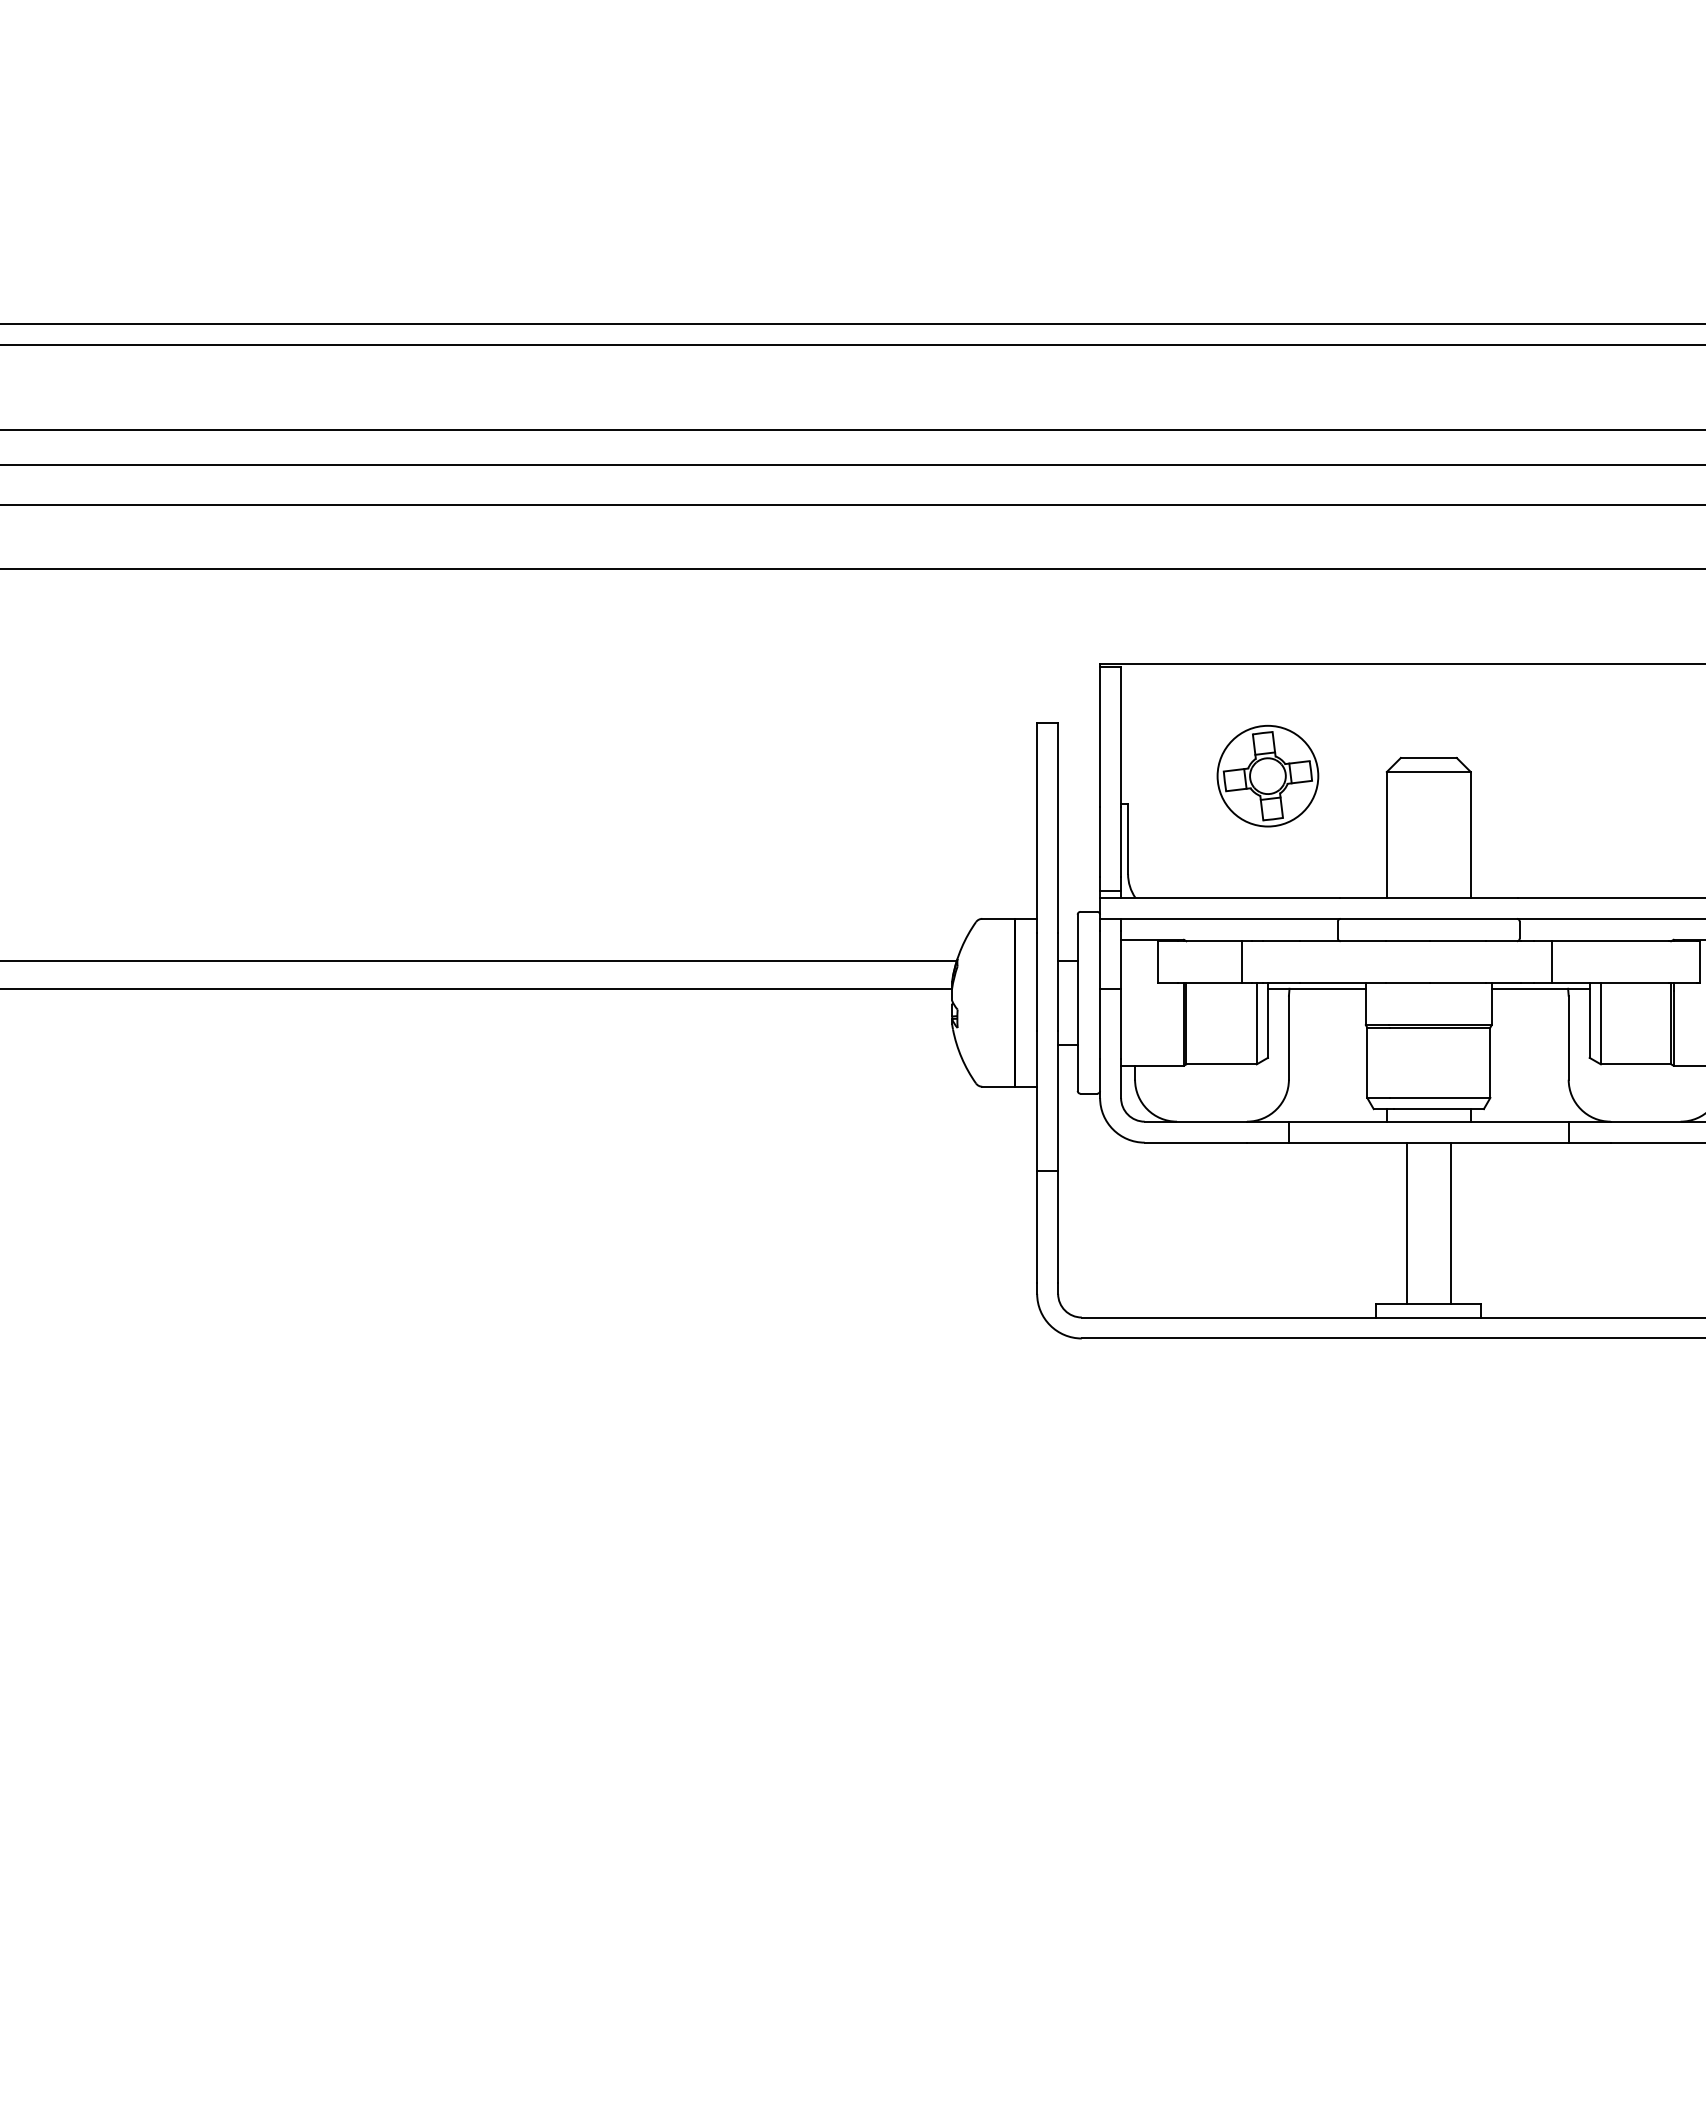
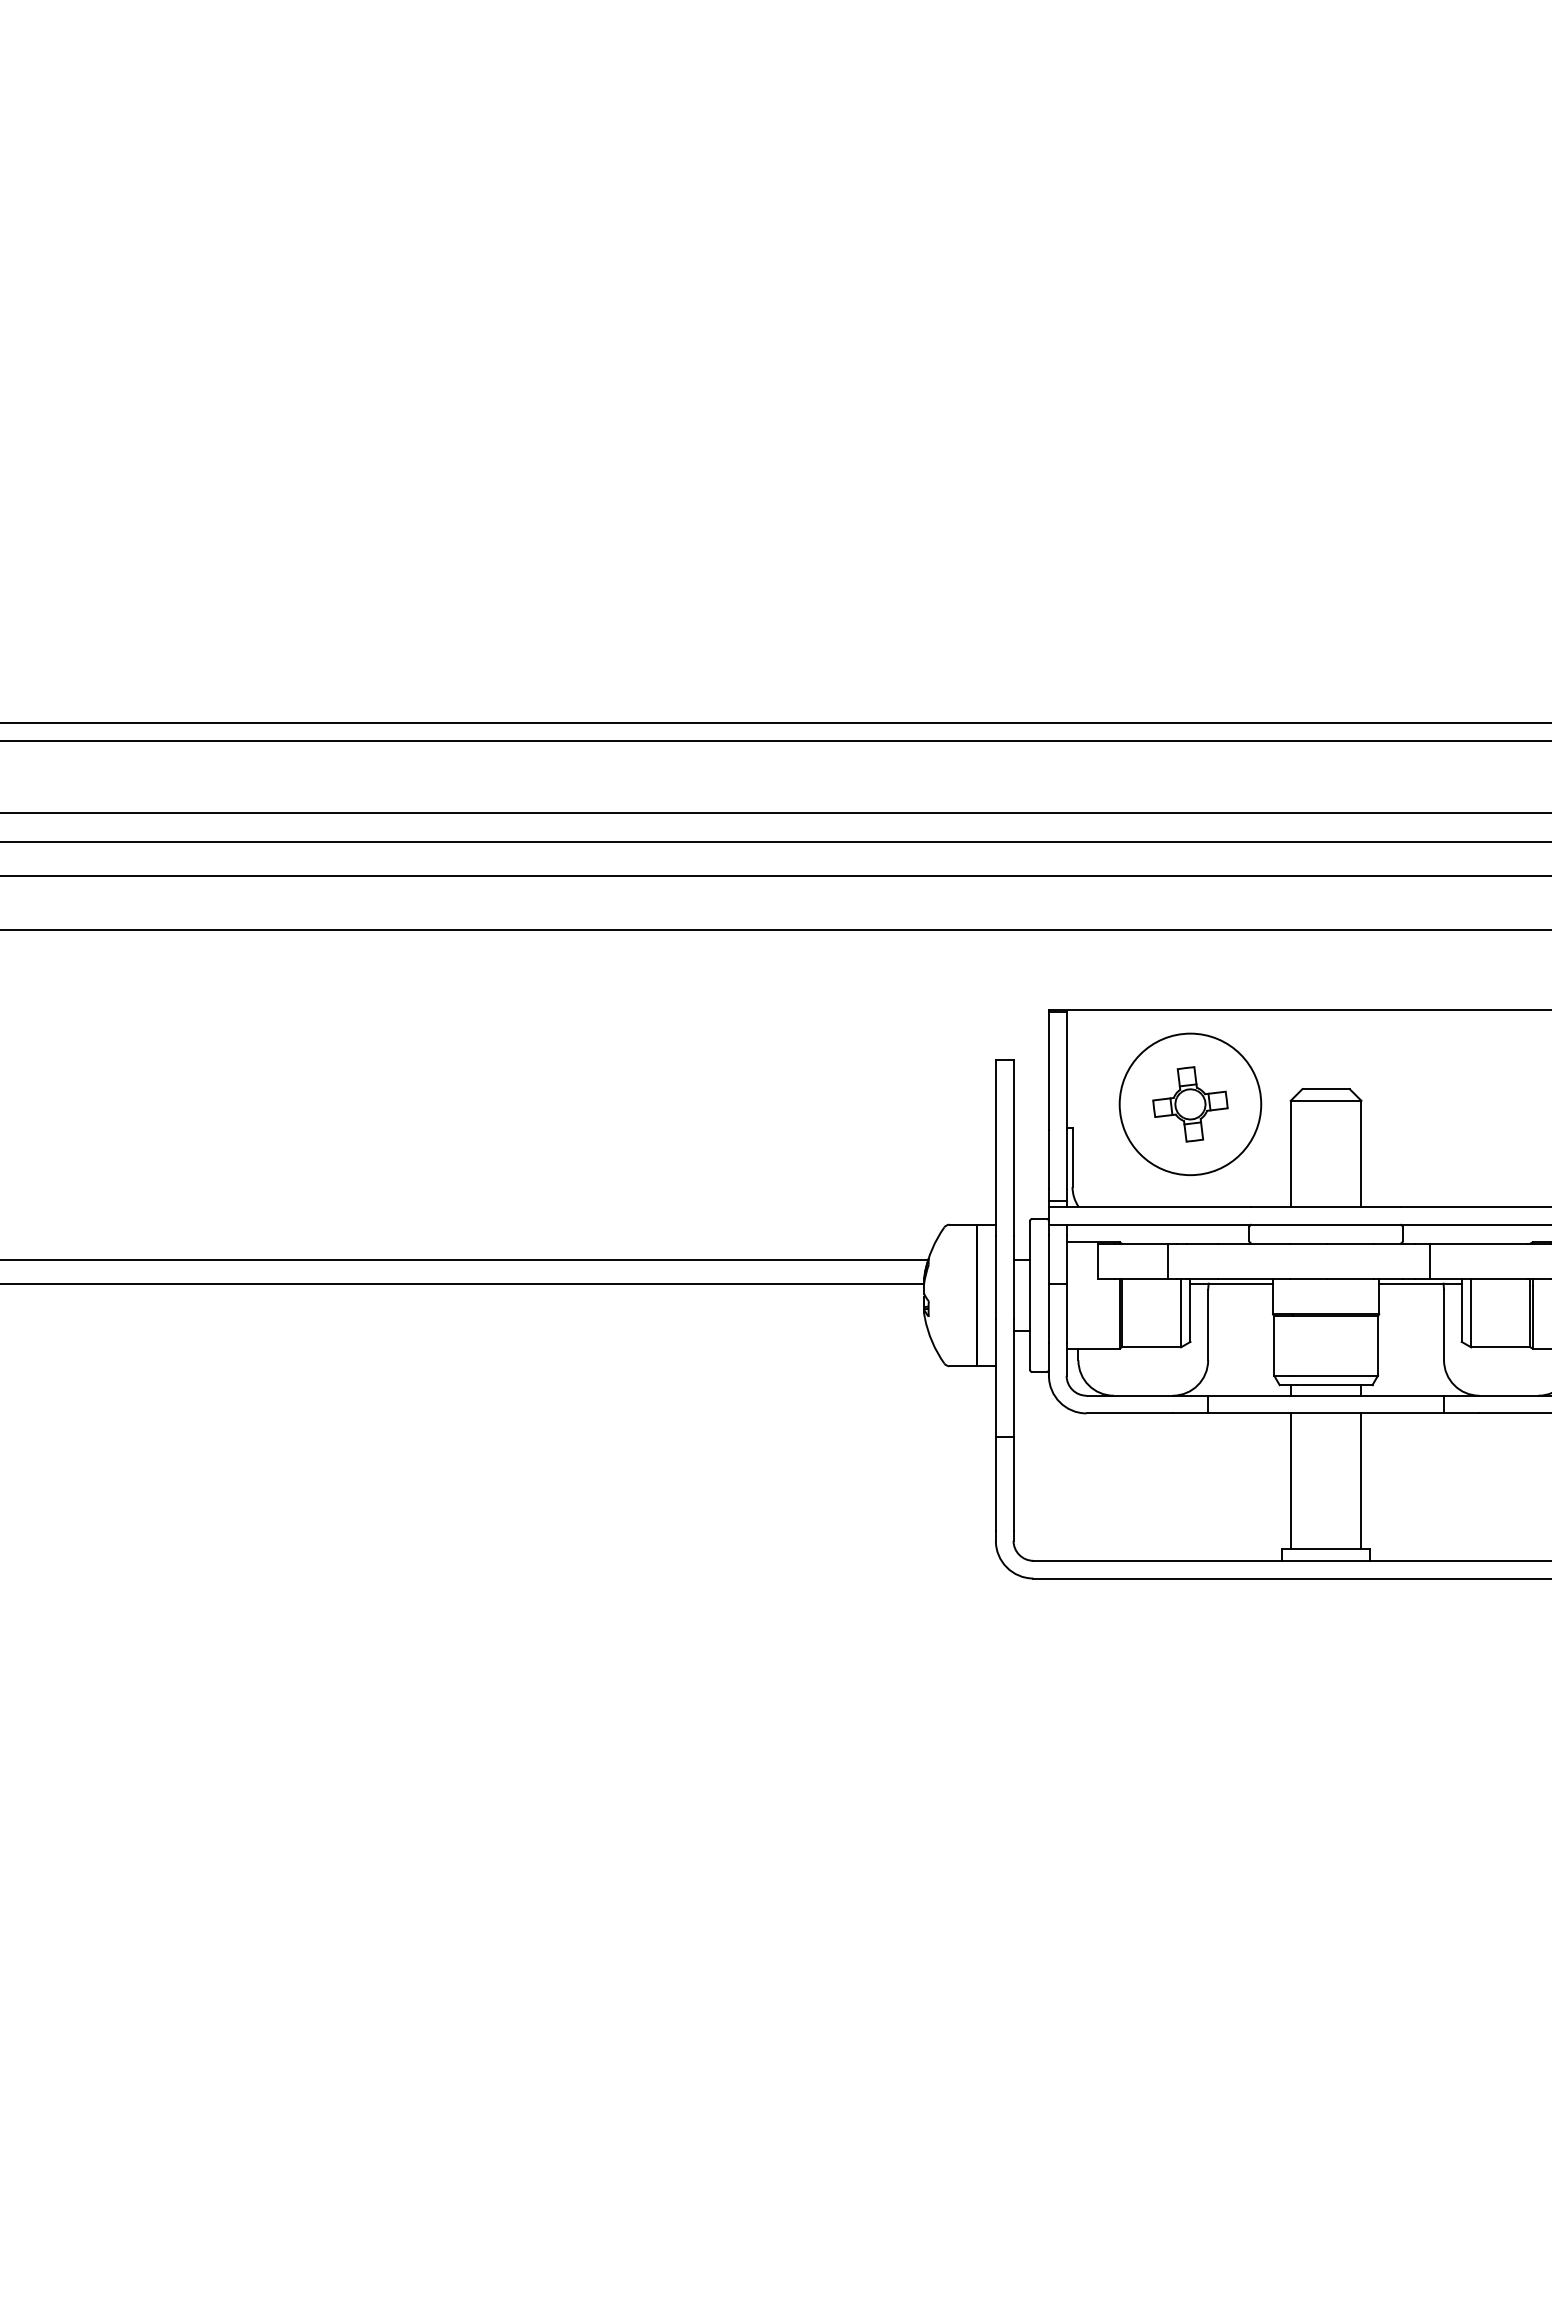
circle: (1267, 776) -> (1190, 1104), size x1.67
line: (1406, 1223) -> (1361, 1481), moved
line: (1450, 1223) -> (1290, 1481), moved

